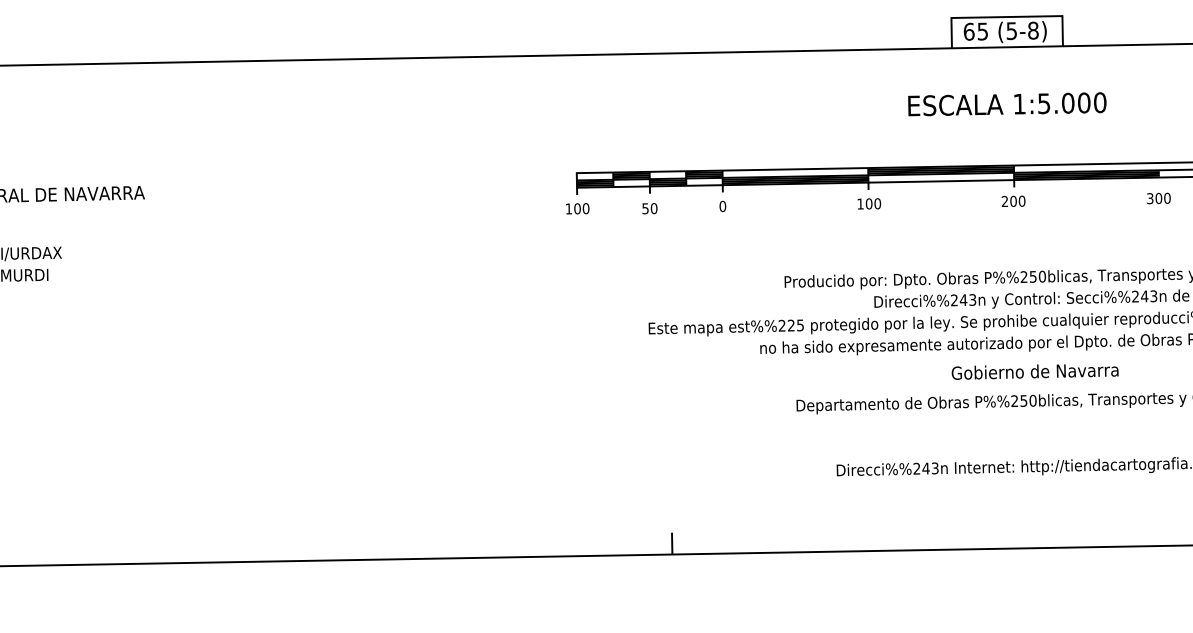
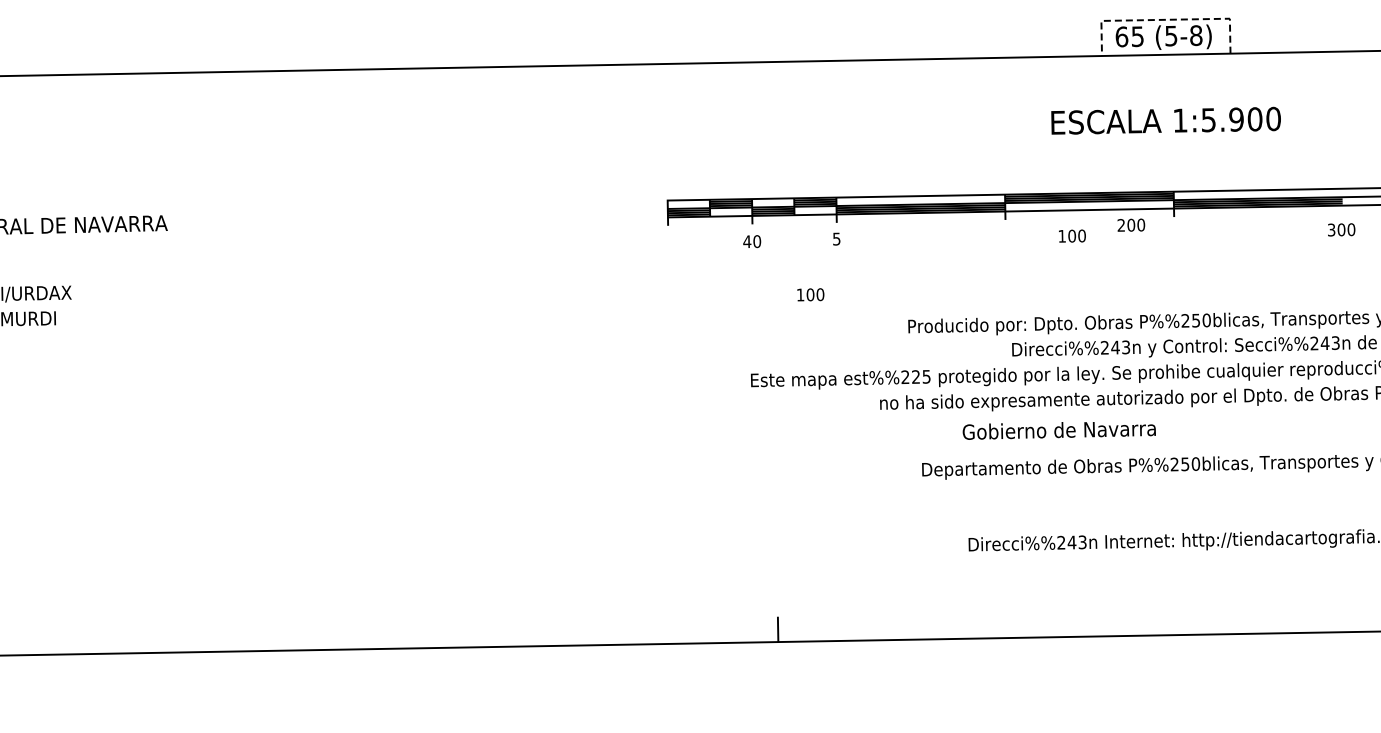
line: (1006, 16) -> (1165, 19), solid -> dashed
text: (1068, 103) -> (1236, 119), 1:5.000 -> 1:5.900
text: (1013, 200) -> (1131, 224), moved
text: (869, 203) -> (1072, 235), moved
text: (722, 205) -> (836, 238), 0 -> 5
text: (577, 208) -> (810, 294), moved
text: (645, 208) -> (747, 241), 50 -> 40
text: (1034, 371) -> (1058, 430), moved

